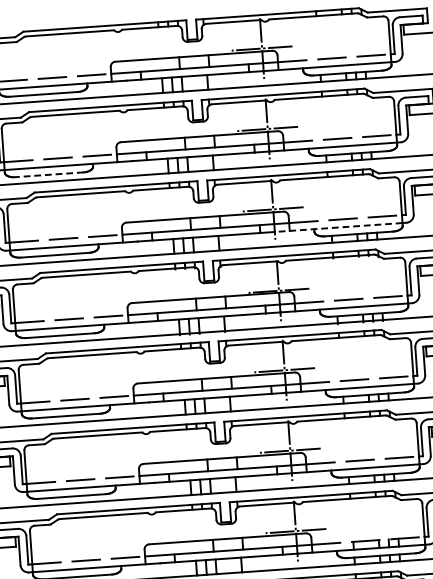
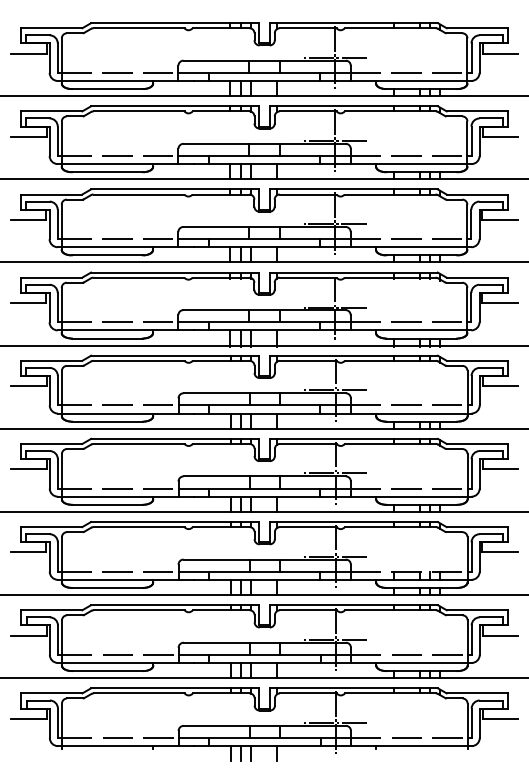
line: (48, 175) -> (106, 172), dashed -> solid
line: (338, 227) -> (401, 247), dashed -> solid

